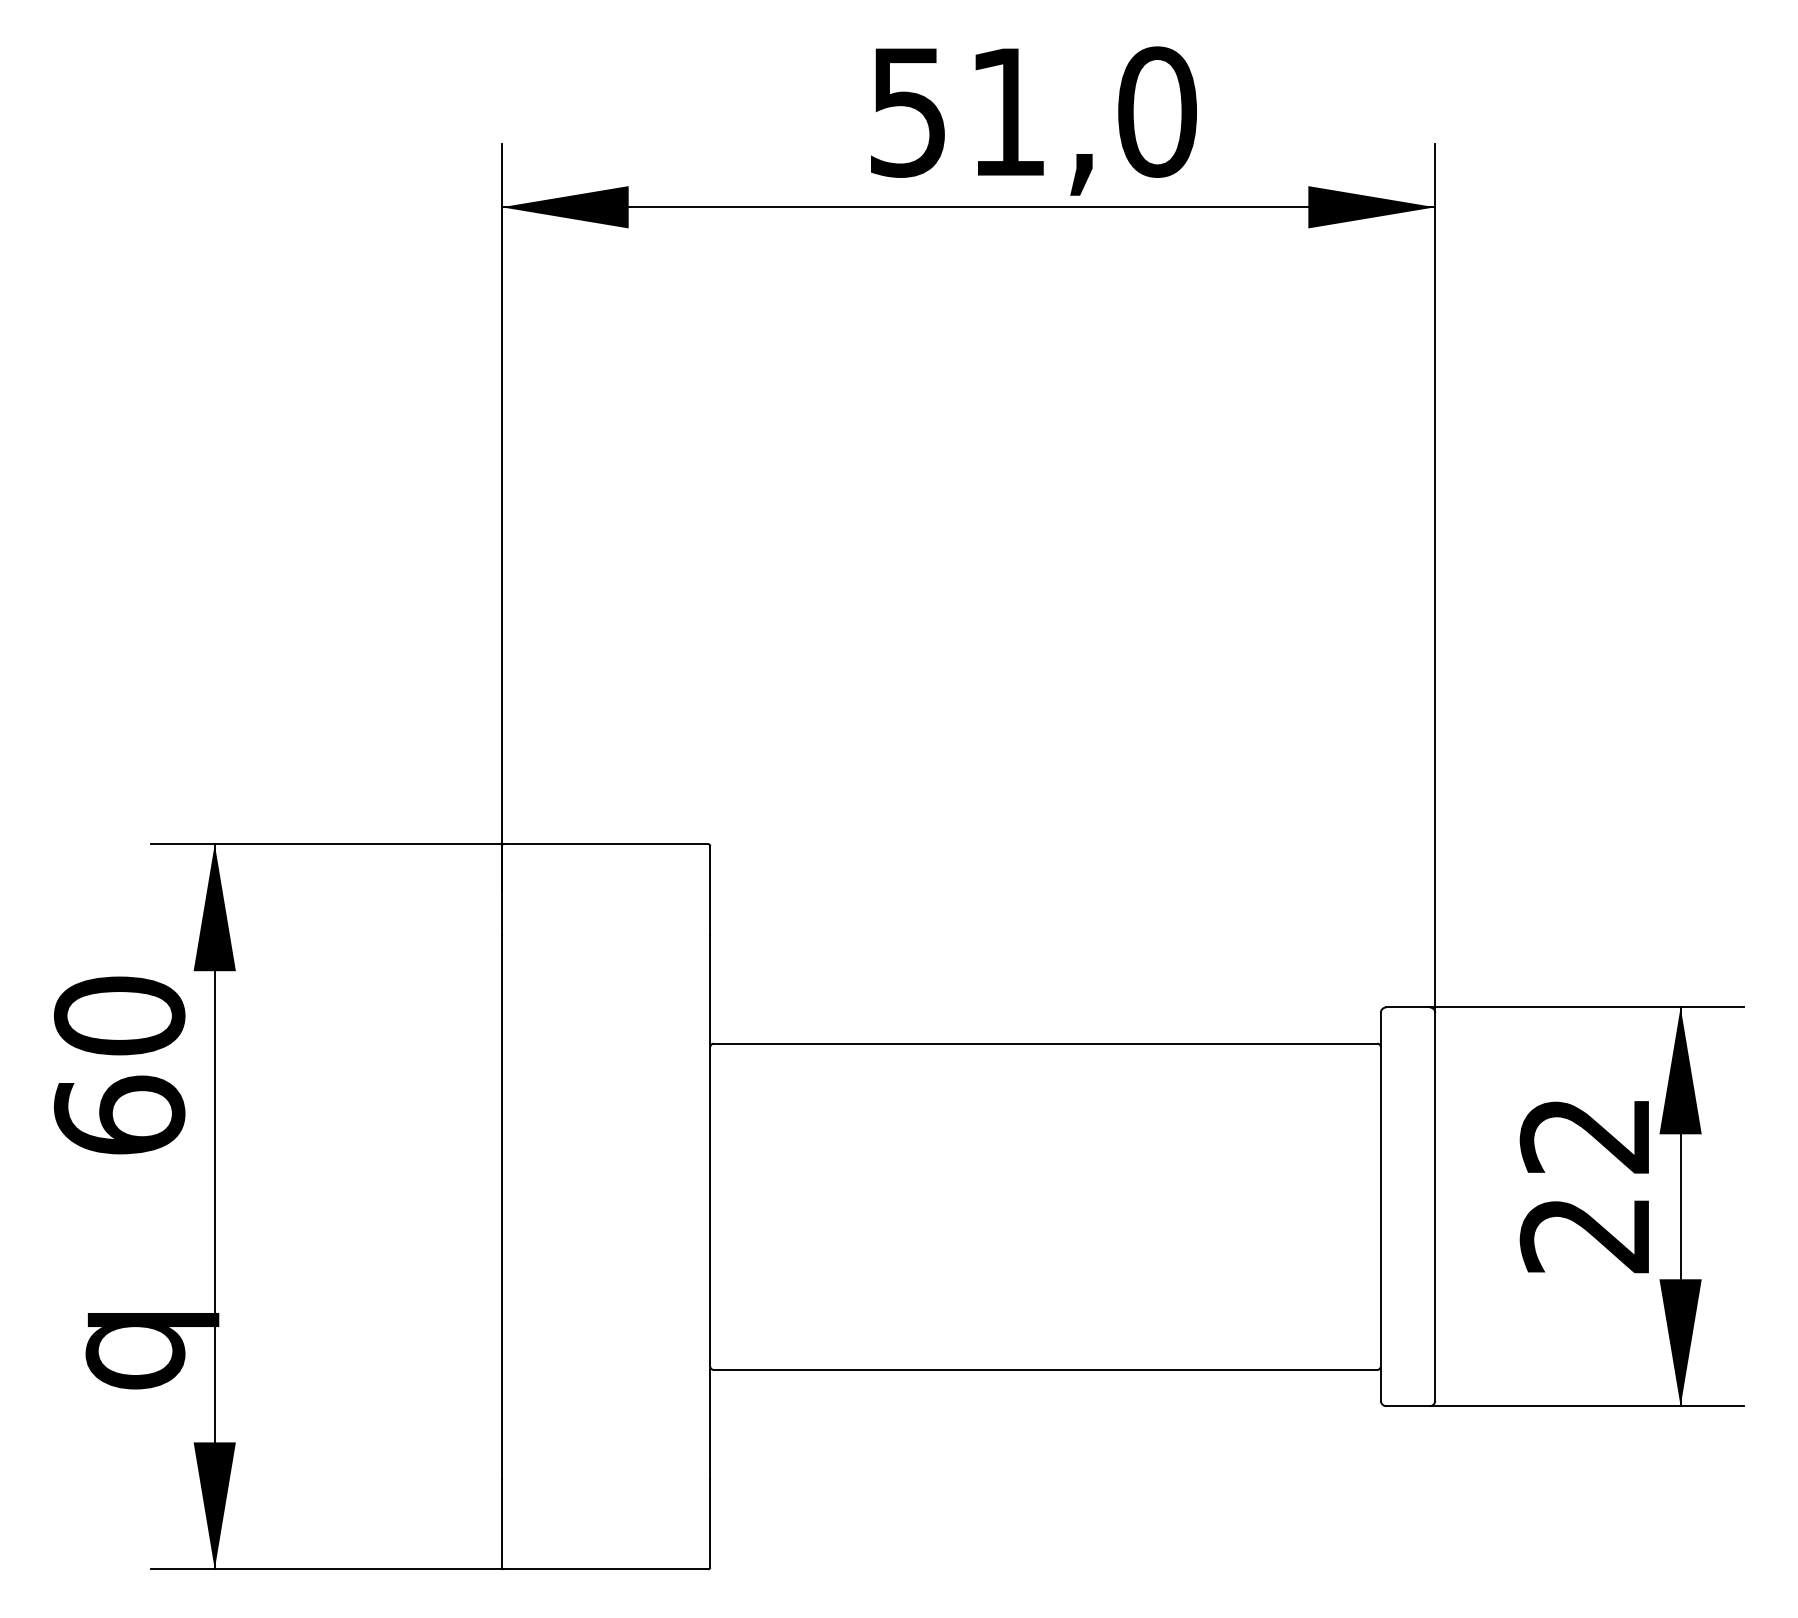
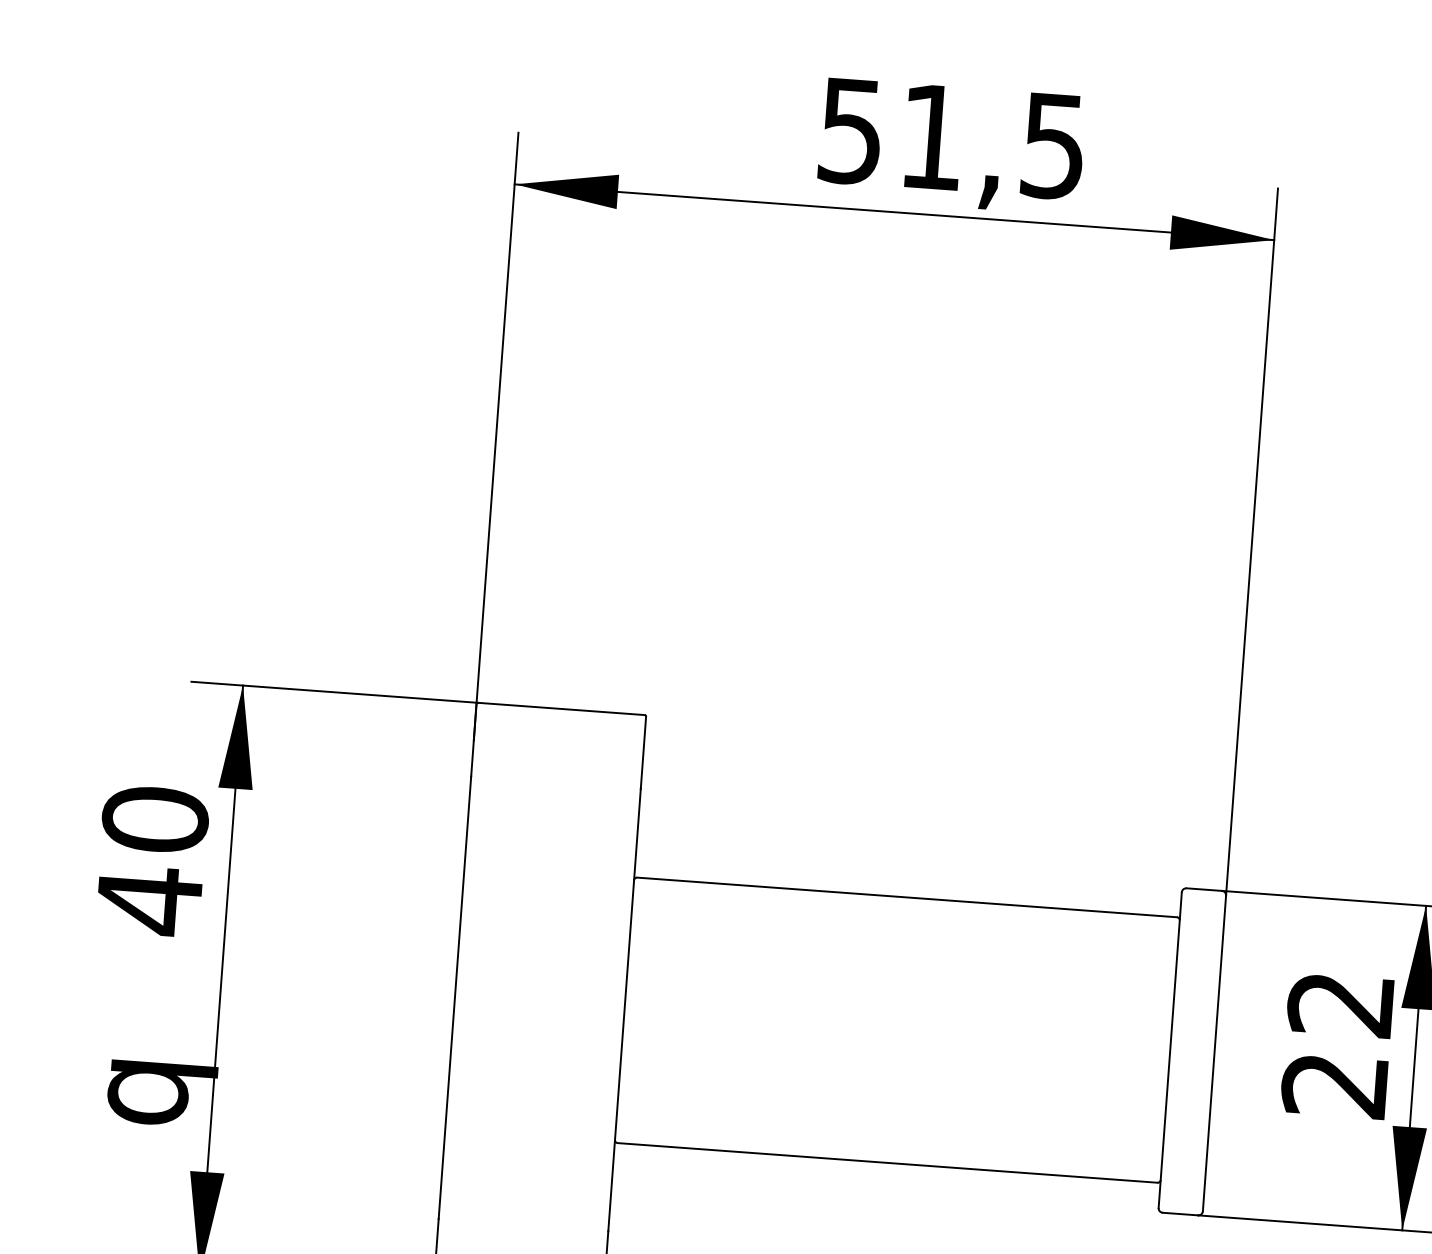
text: (1157, 111) -> (1053, 145), 51,0 -> 51,5
text: (119, 1115) -> (149, 900), 60 -> 40

